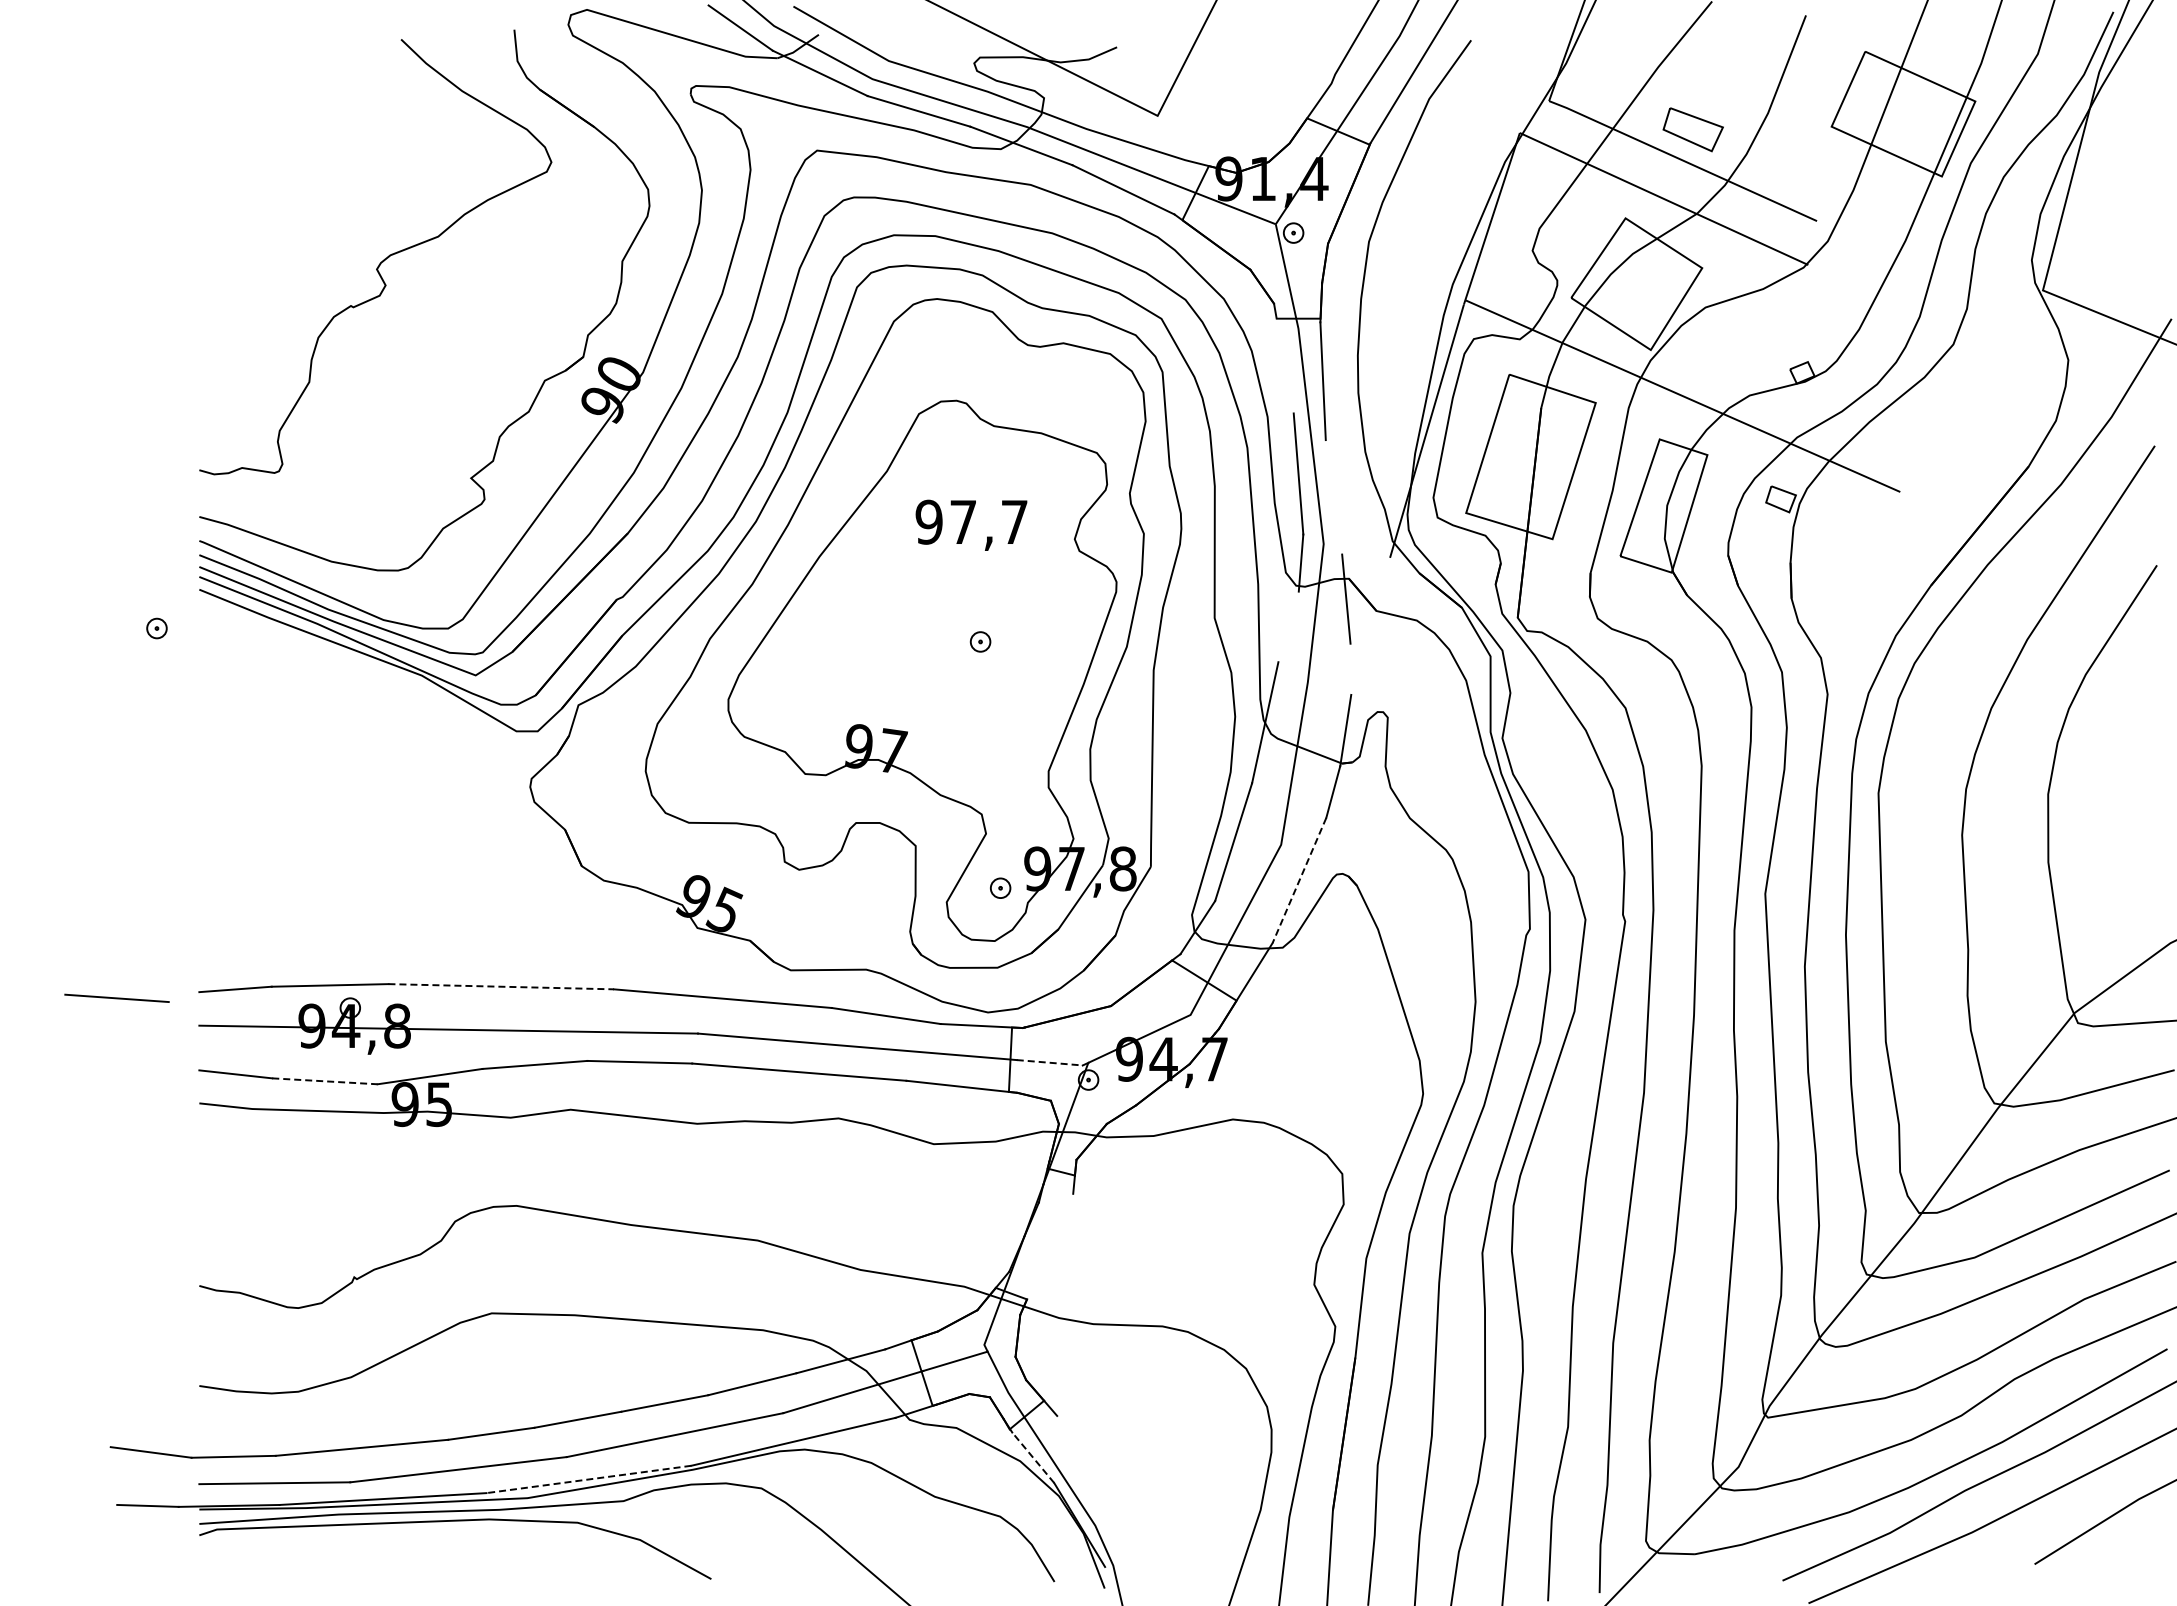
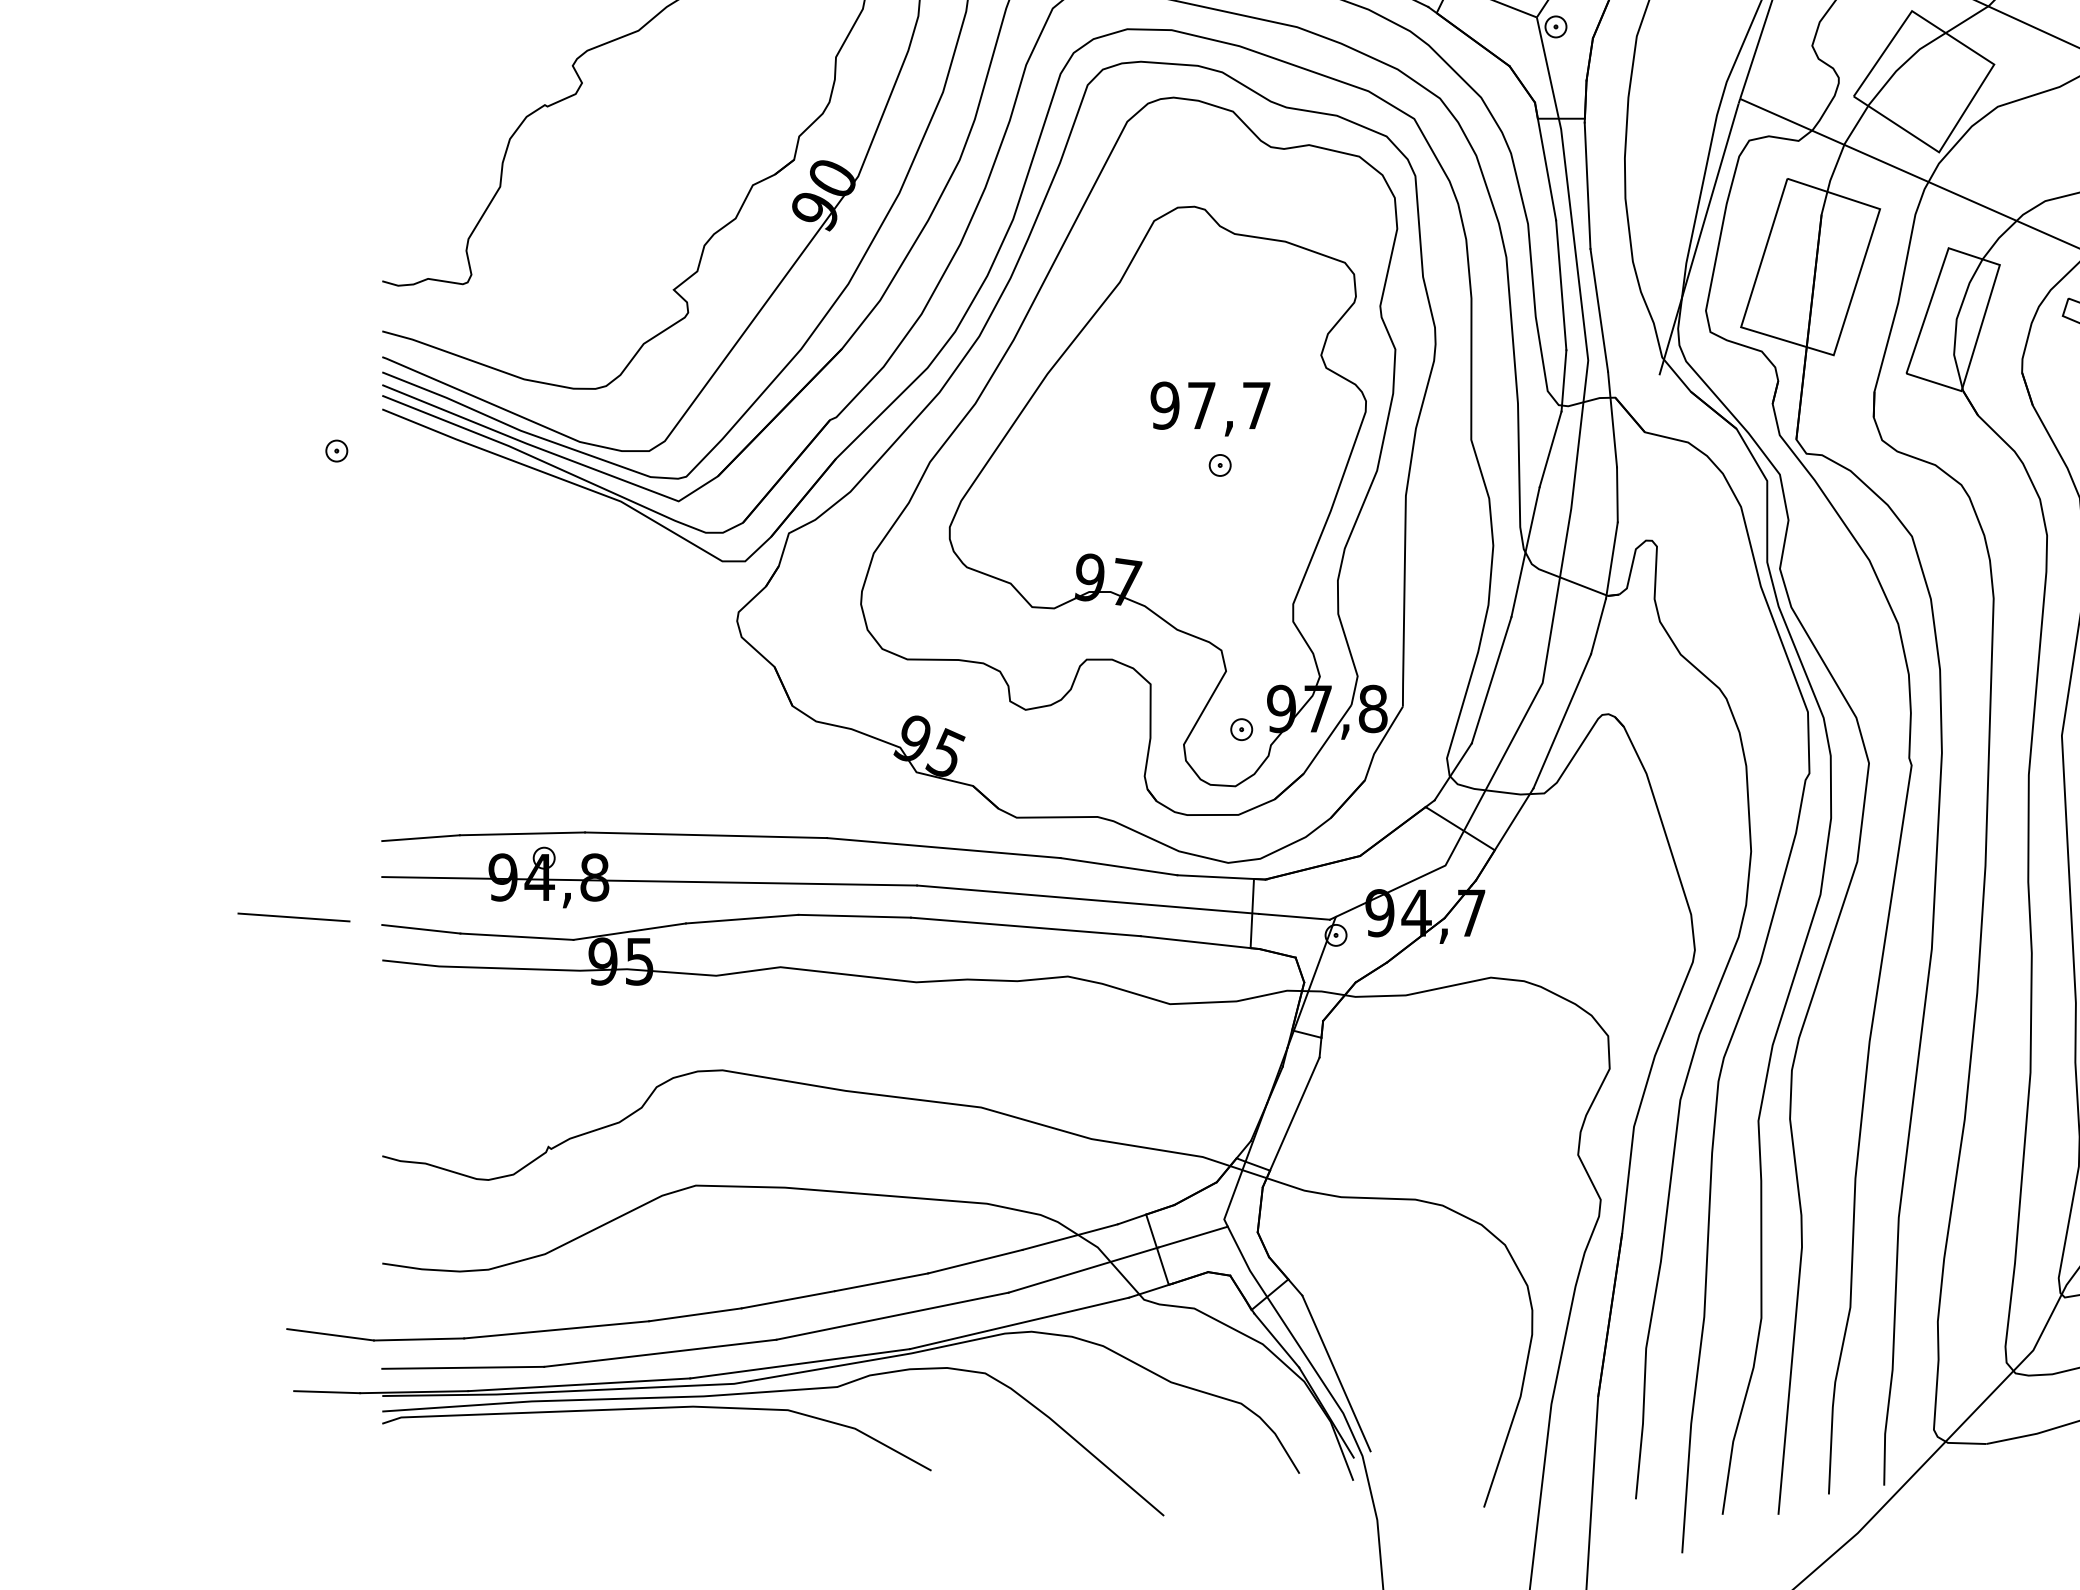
line: (1283, 358) -> (1545, 161), added
line: (1333, 497) -> (1598, 310), added
text: (971, 524) -> (1210, 408), moved
line: (1288, 626) -> (1550, 448), added
line: (1350, 668) -> (1616, 493), added
line: (1299, 880) -> (1562, 721), dashed -> solid
line: (501, 986) -> (706, 835), dashed -> solid
line: (116, 997) -> (293, 916), moved
line: (1050, 1062) -> (1295, 916), dashed -> solid
line: (324, 1081) -> (516, 936), dashed -> solid
line: (1050, 1246) -> (1295, 1113), added
line: (1033, 1457) -> (1276, 1340), dashed -> solid
line: (588, 1479) -> (799, 1363), dashed -> solid
line: (1088, 1488) -> (1335, 1373), added

